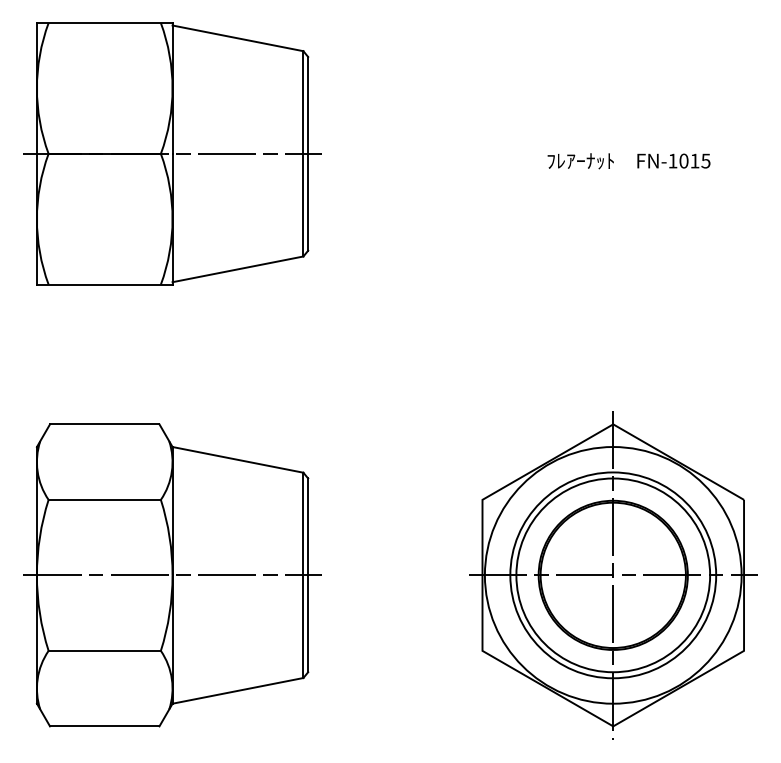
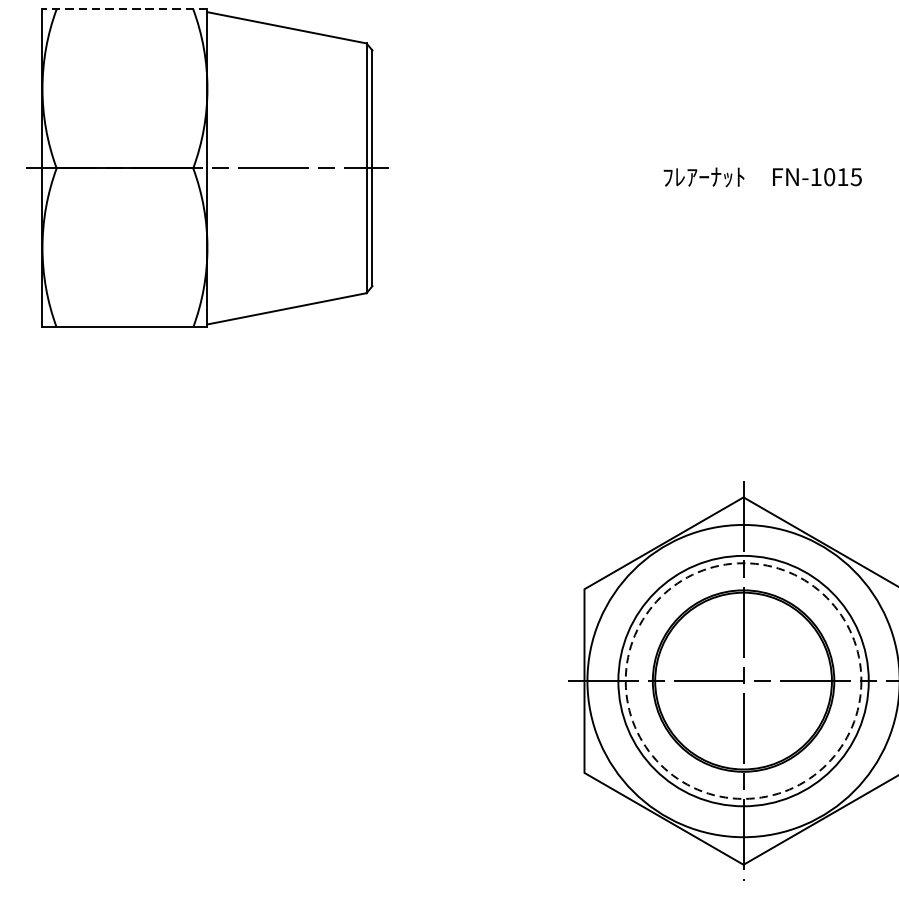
line: (104, 23) -> (124, 9), solid -> dashed
part: (172, 575) -> (207, 681), removed
circle: (613, 575) -> (743, 681), solid -> dashed

